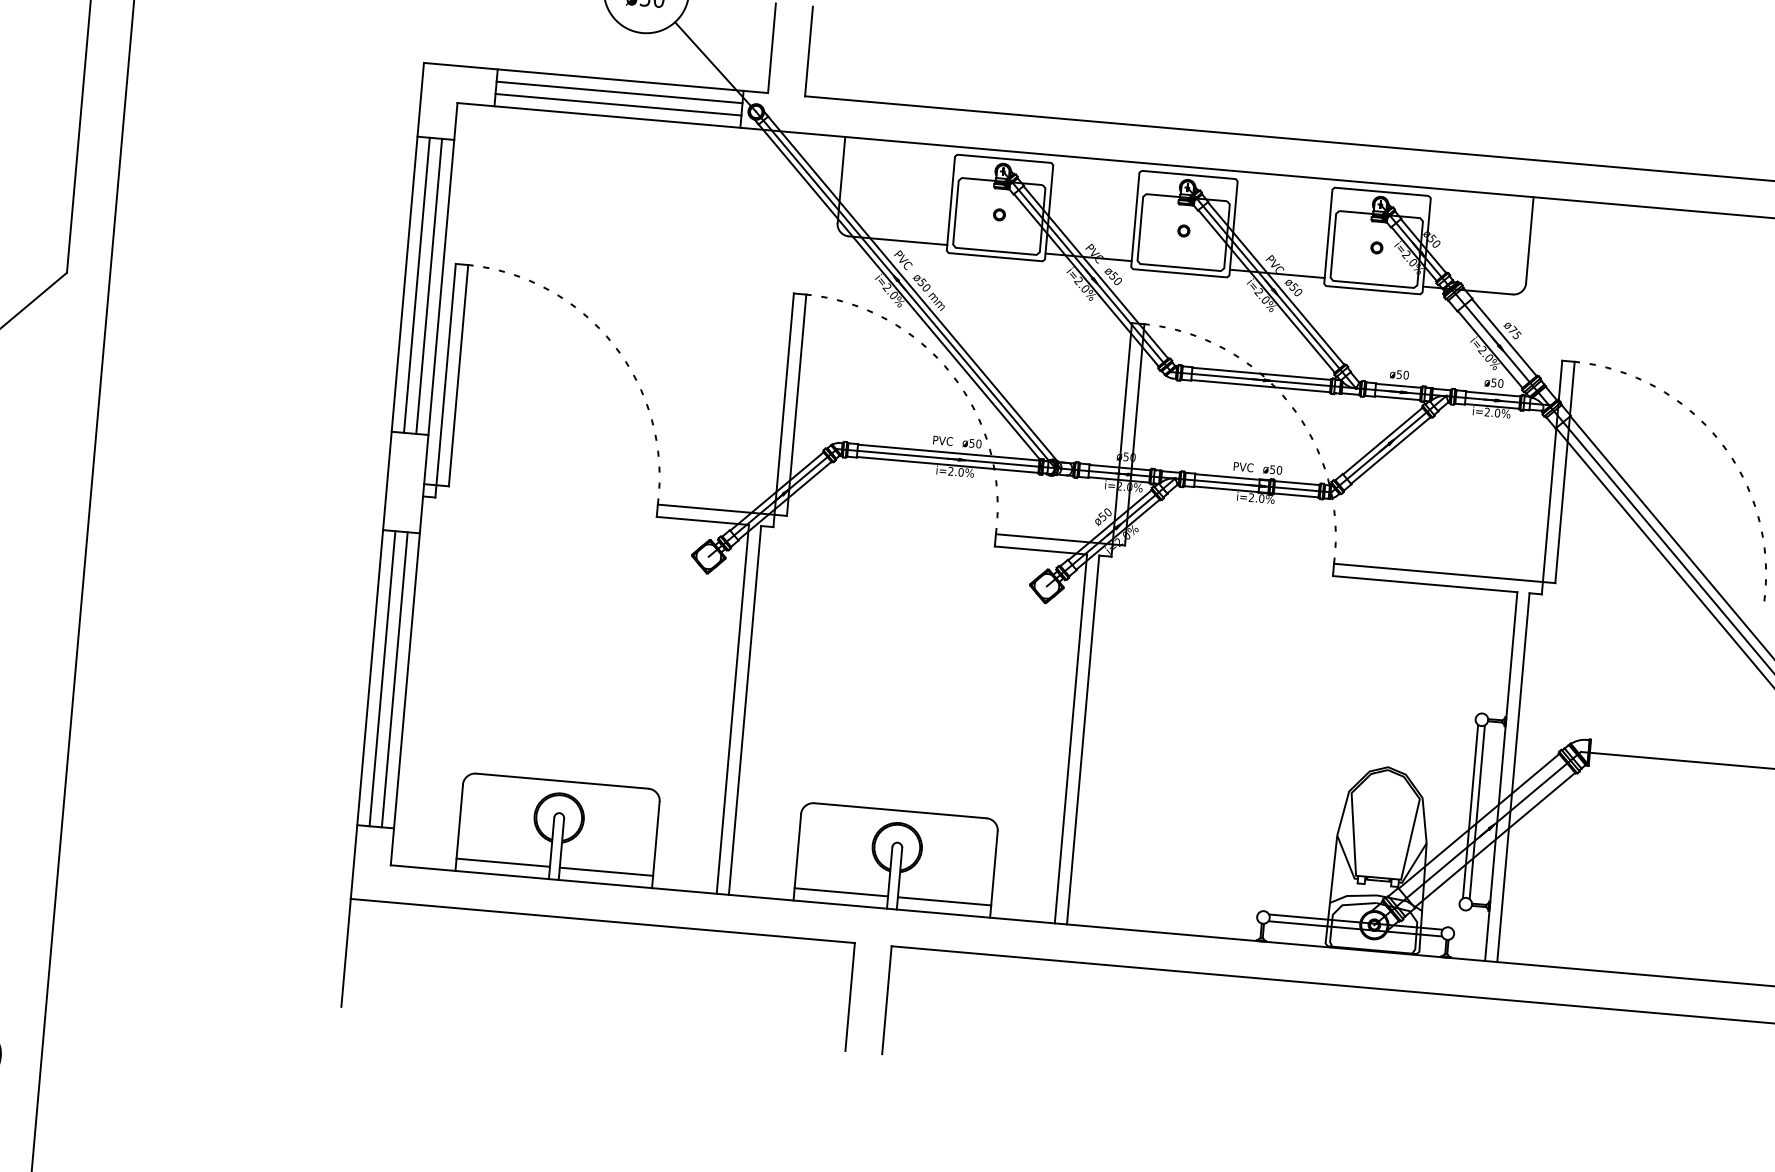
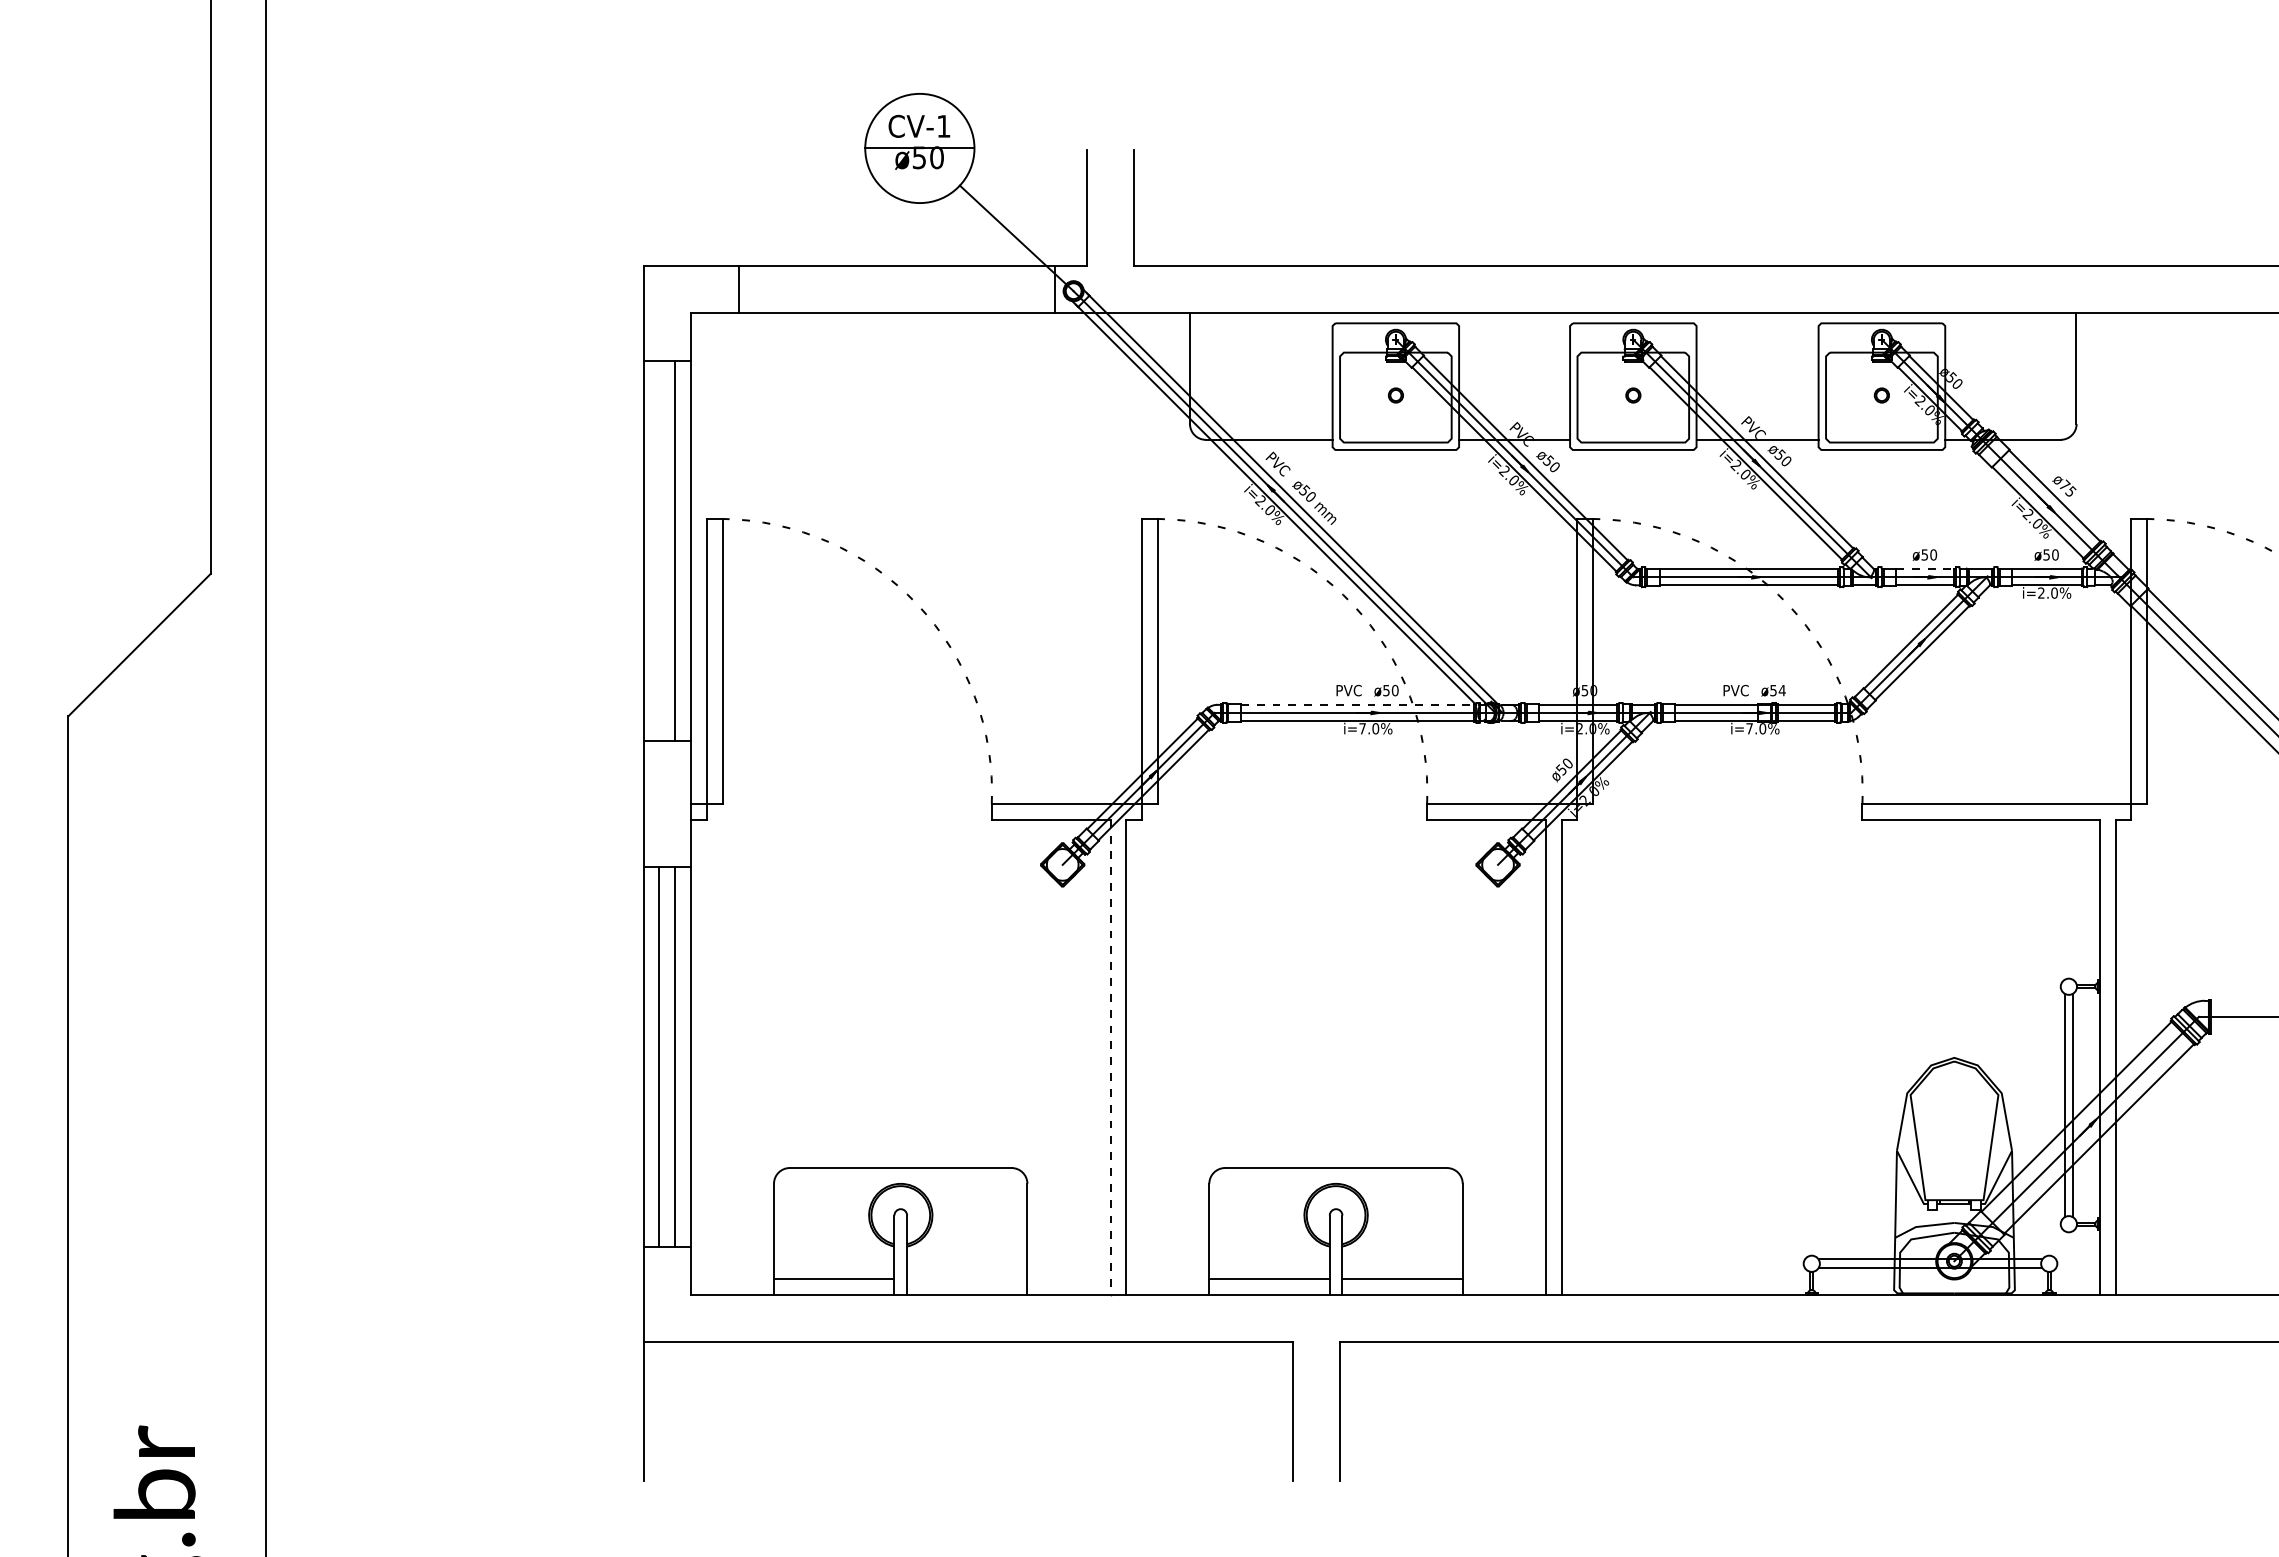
line: (619, 92) -> (896, 281), removed
line: (618, 104) -> (896, 297), removed
line: (417, 285) -> (659, 550), removed
line: (1398, 385) -> (1925, 569), solid -> dashed
line: (957, 453) -> (1368, 705), solid -> dashed
text: (1278, 470) -> (1781, 690), ø50 -> ø54
text: (950, 471) -> (1362, 728), i=2.0% -> i=7.0%
text: (1251, 497) -> (1749, 728), i=2.0% -> i=7.0%
line: (732, 709) -> (1110, 1057), solid -> dashed
line: (606, 871) -> (967, 1278), removed

